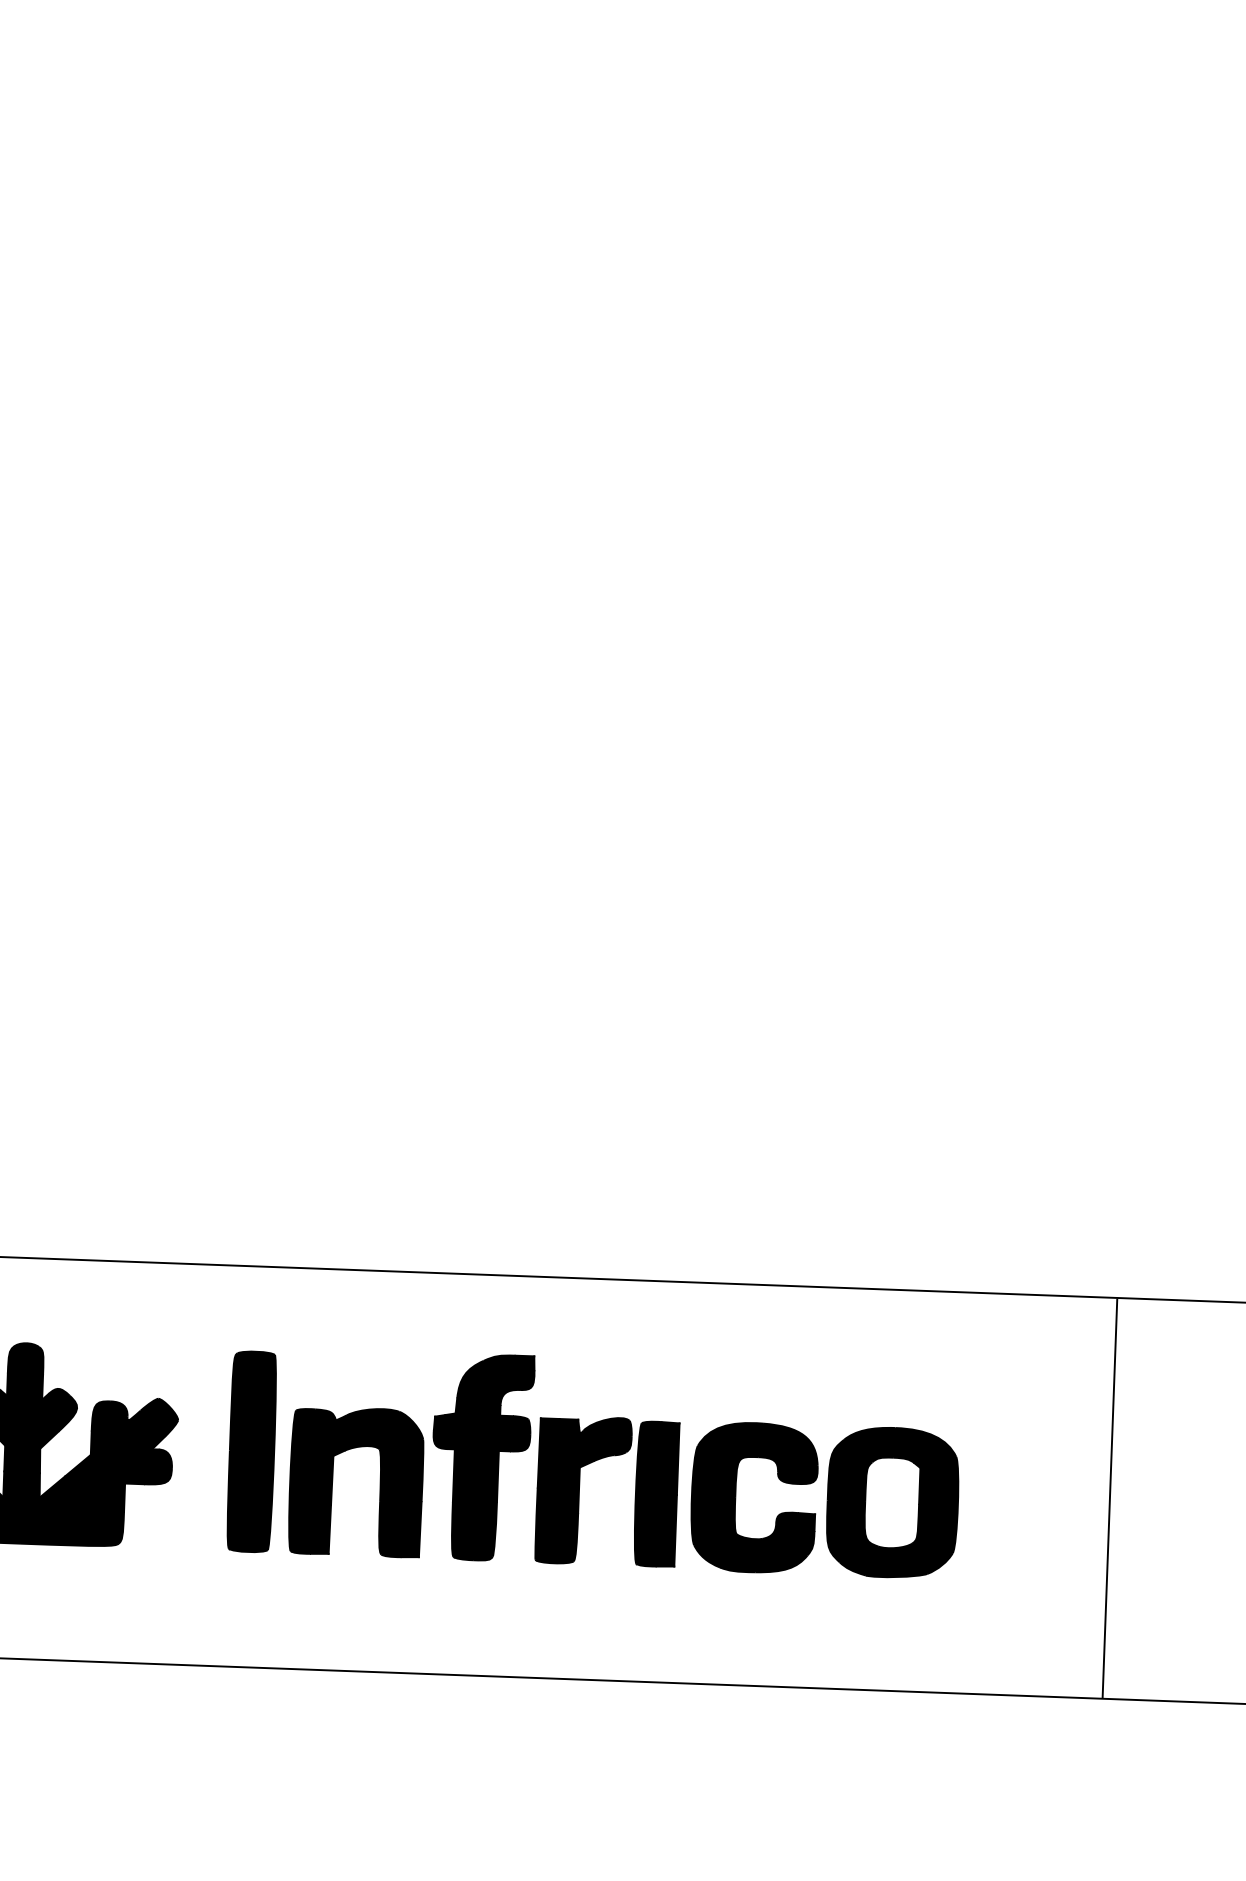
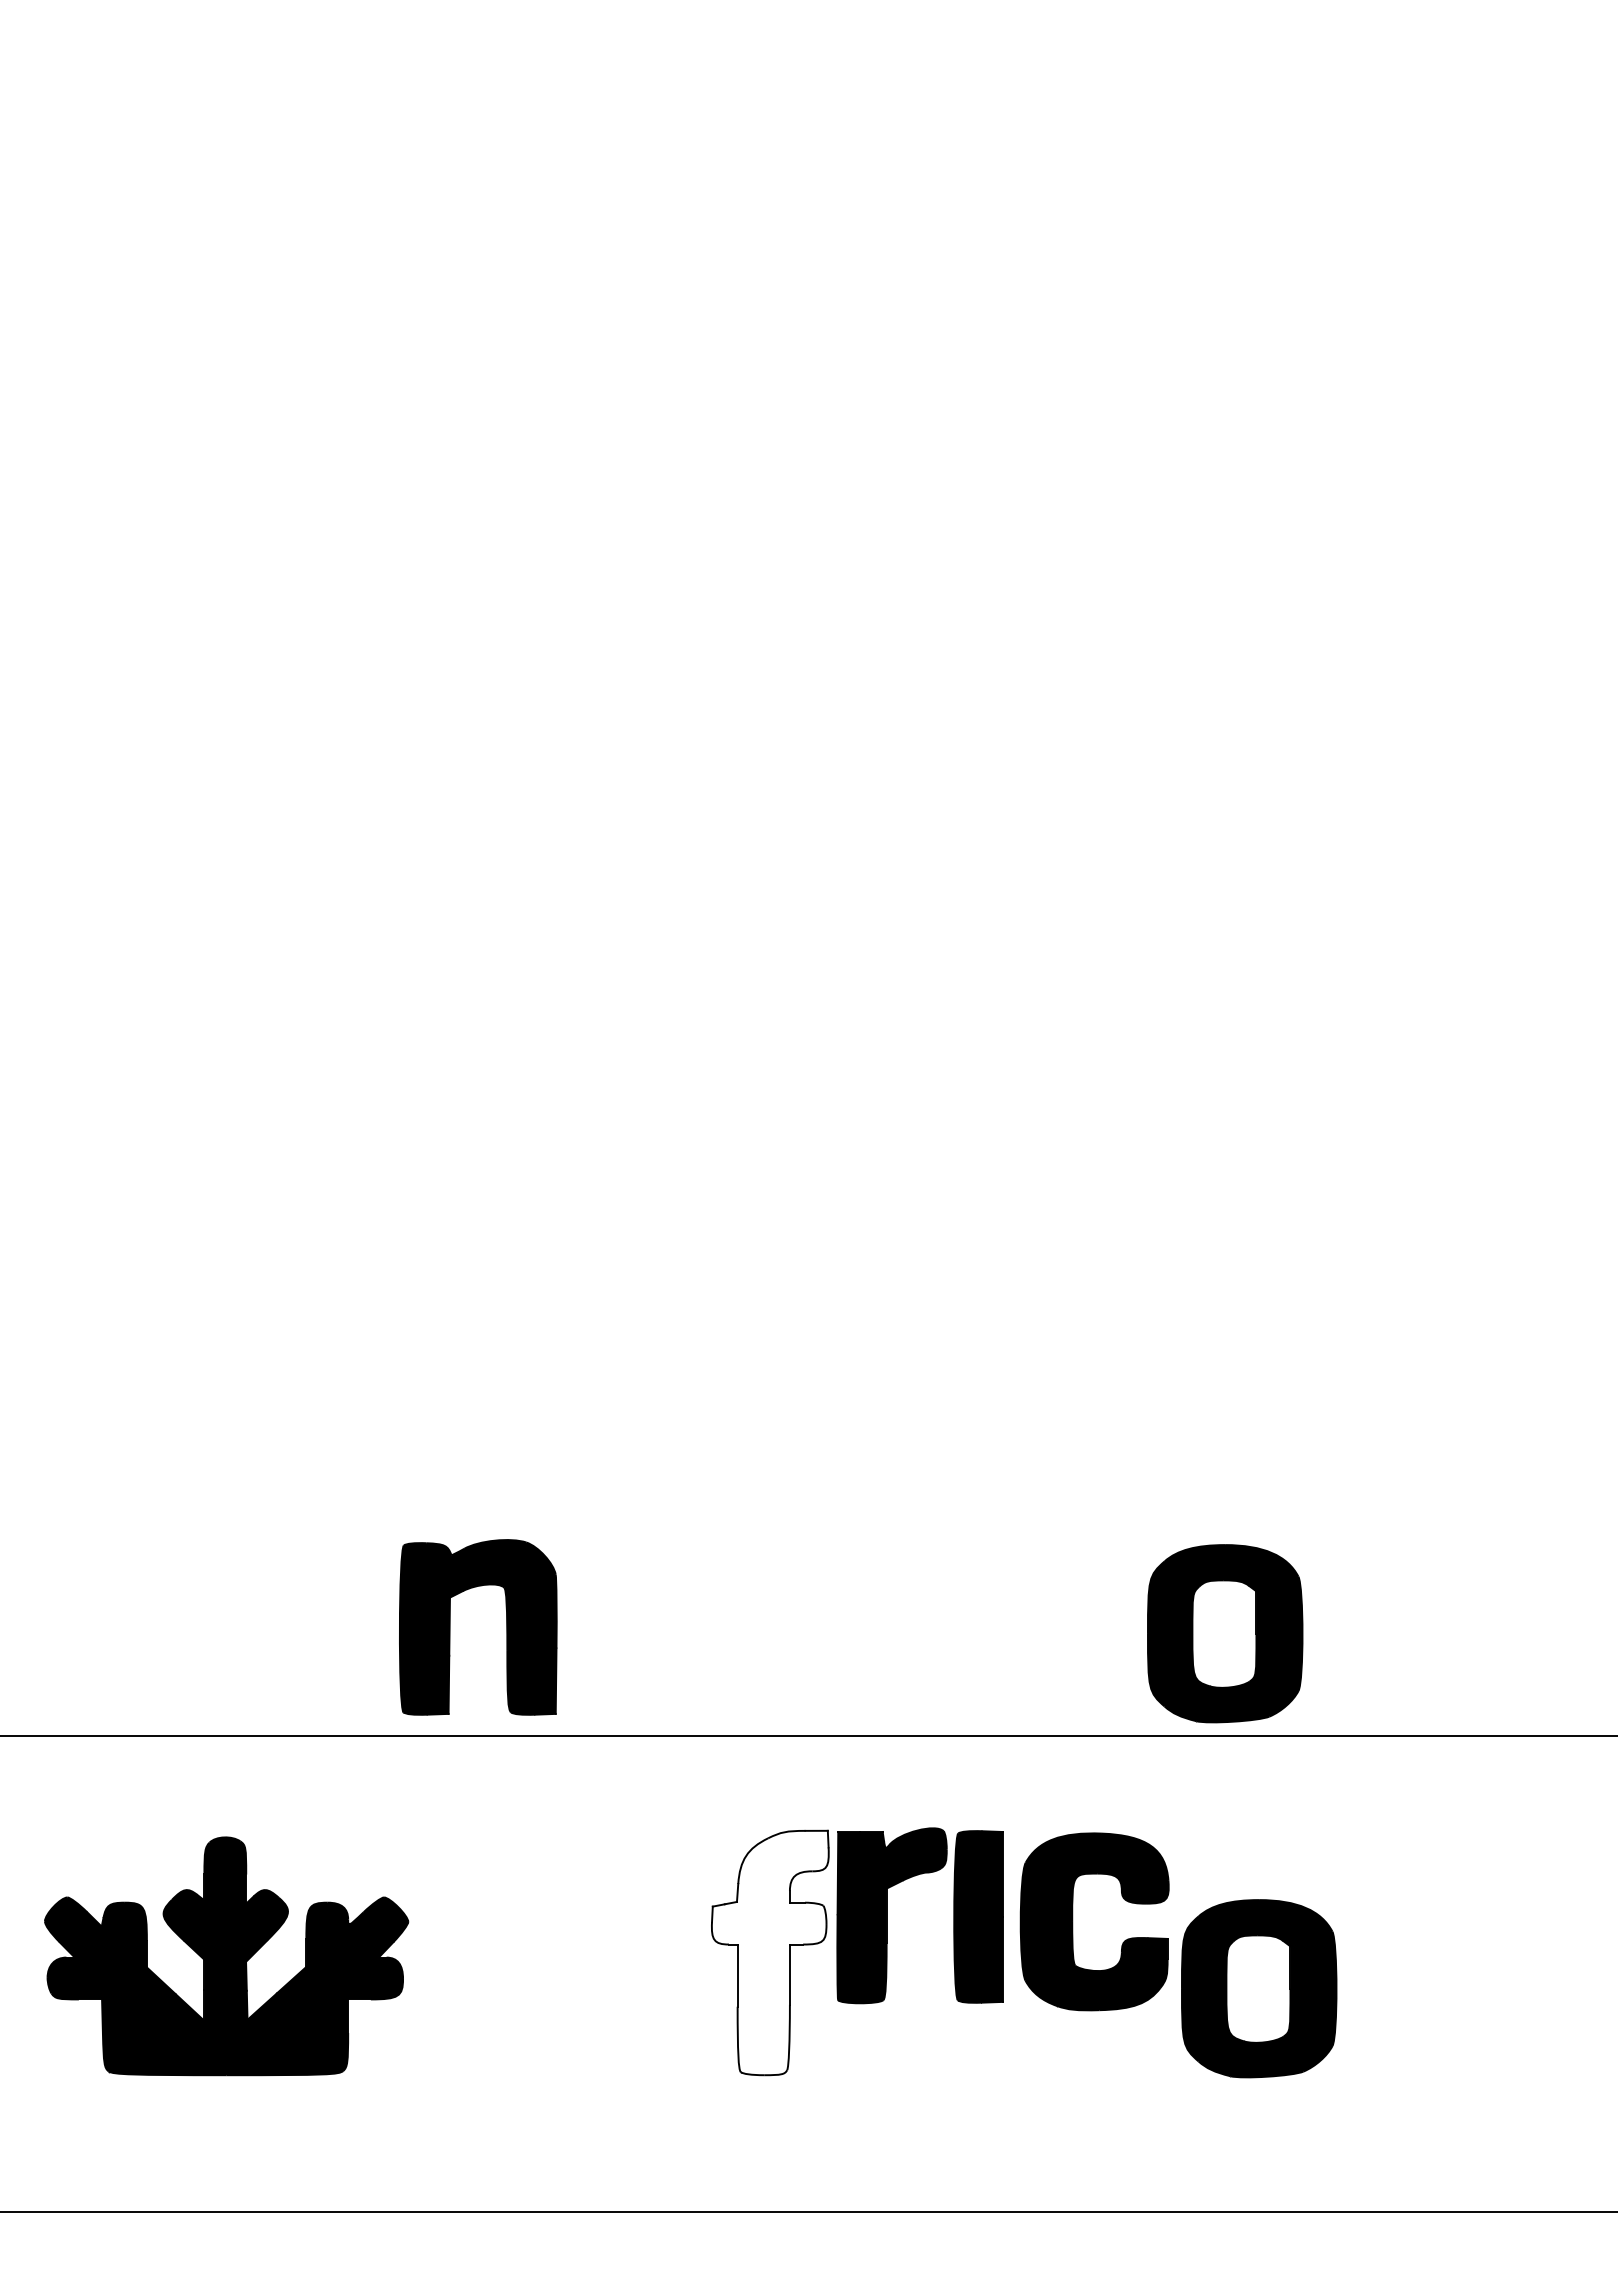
part: (875, 1202) -> (1225, 1633), added
part: (252, 1452) -> (497, 1956), removed
fill: (481, 1457) -> (769, 1952), removed
part: (332, 1481) -> (450, 1627), moved
part: (579, 1490) -> (887, 1915), moved
part: (736, 1496) -> (1073, 1921), moved
line: (1109, 1498) -> (1516, 1974), removed

